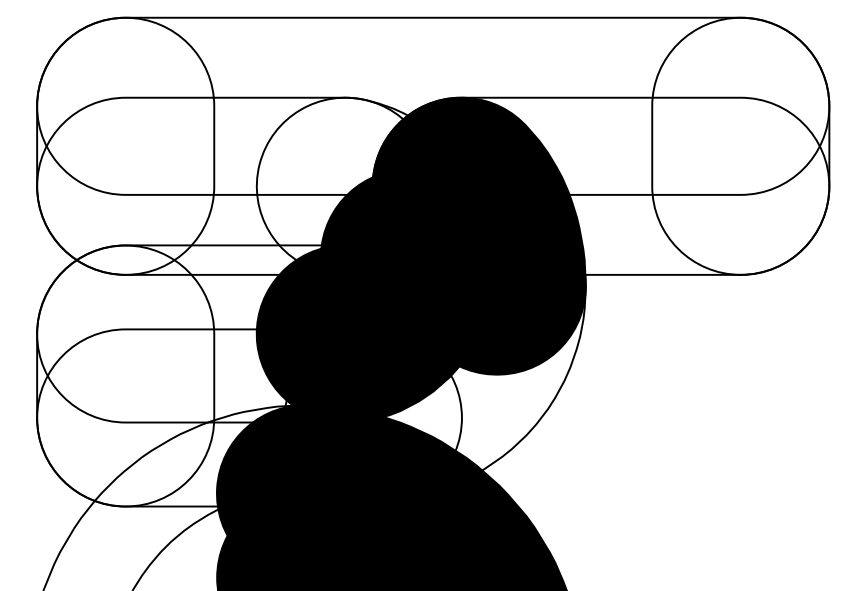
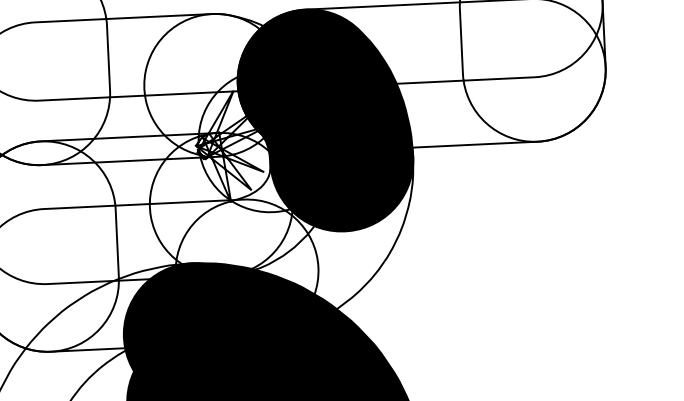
fill: (376, 295) -> (244, 172), removed

